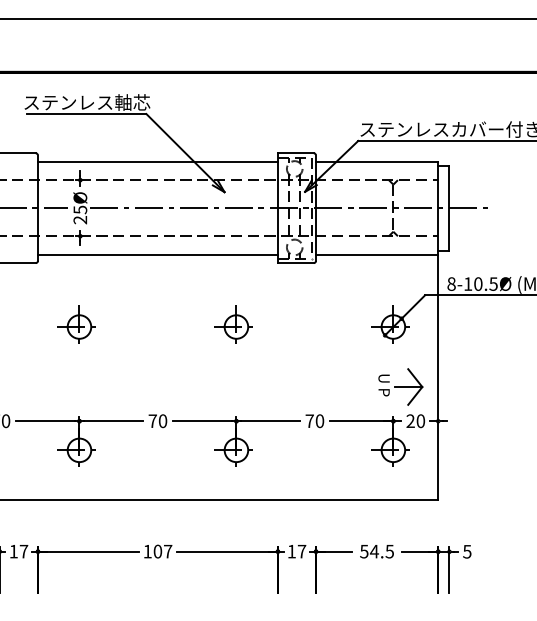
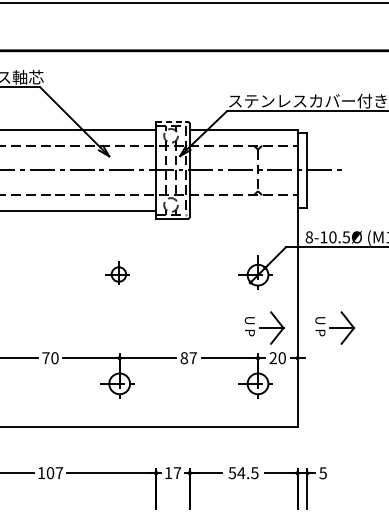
line: (295, 153) -> (171, 122), solid -> dashed
line: (377, 254) -> (244, 211), removed
part: (233, 324) -> (117, 272), size x0.7
part: (480, 386) -> (334, 327), added
text: (314, 421) -> (188, 358), 70 -> 87

